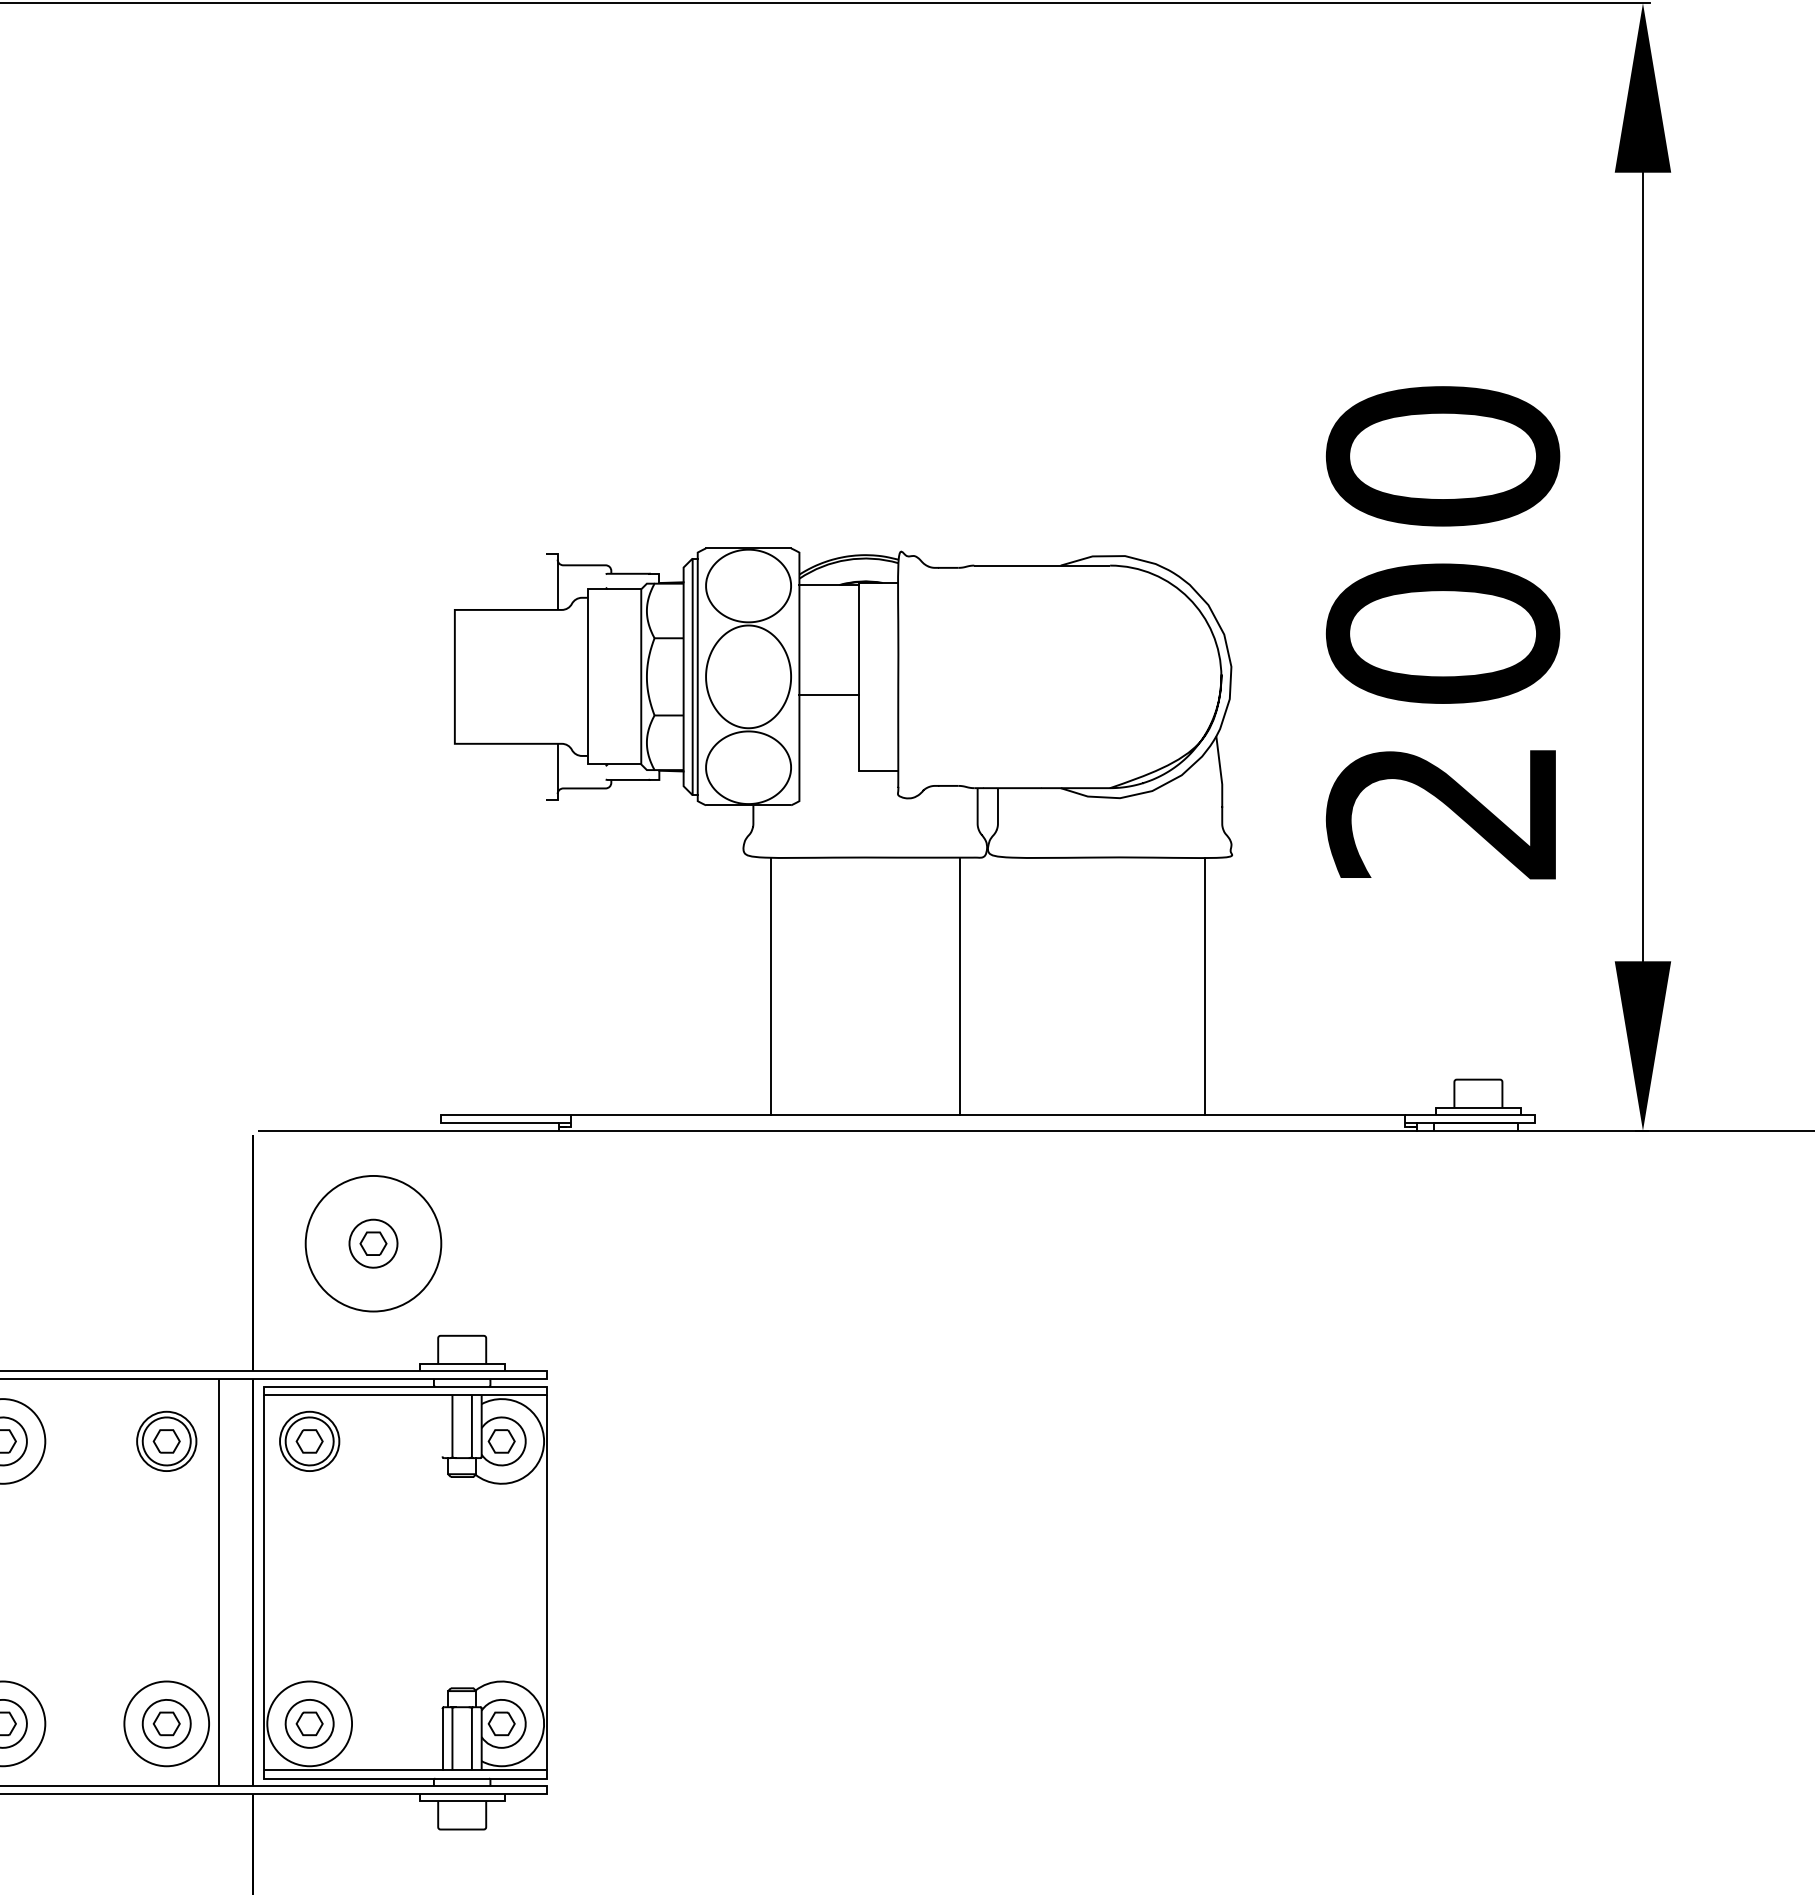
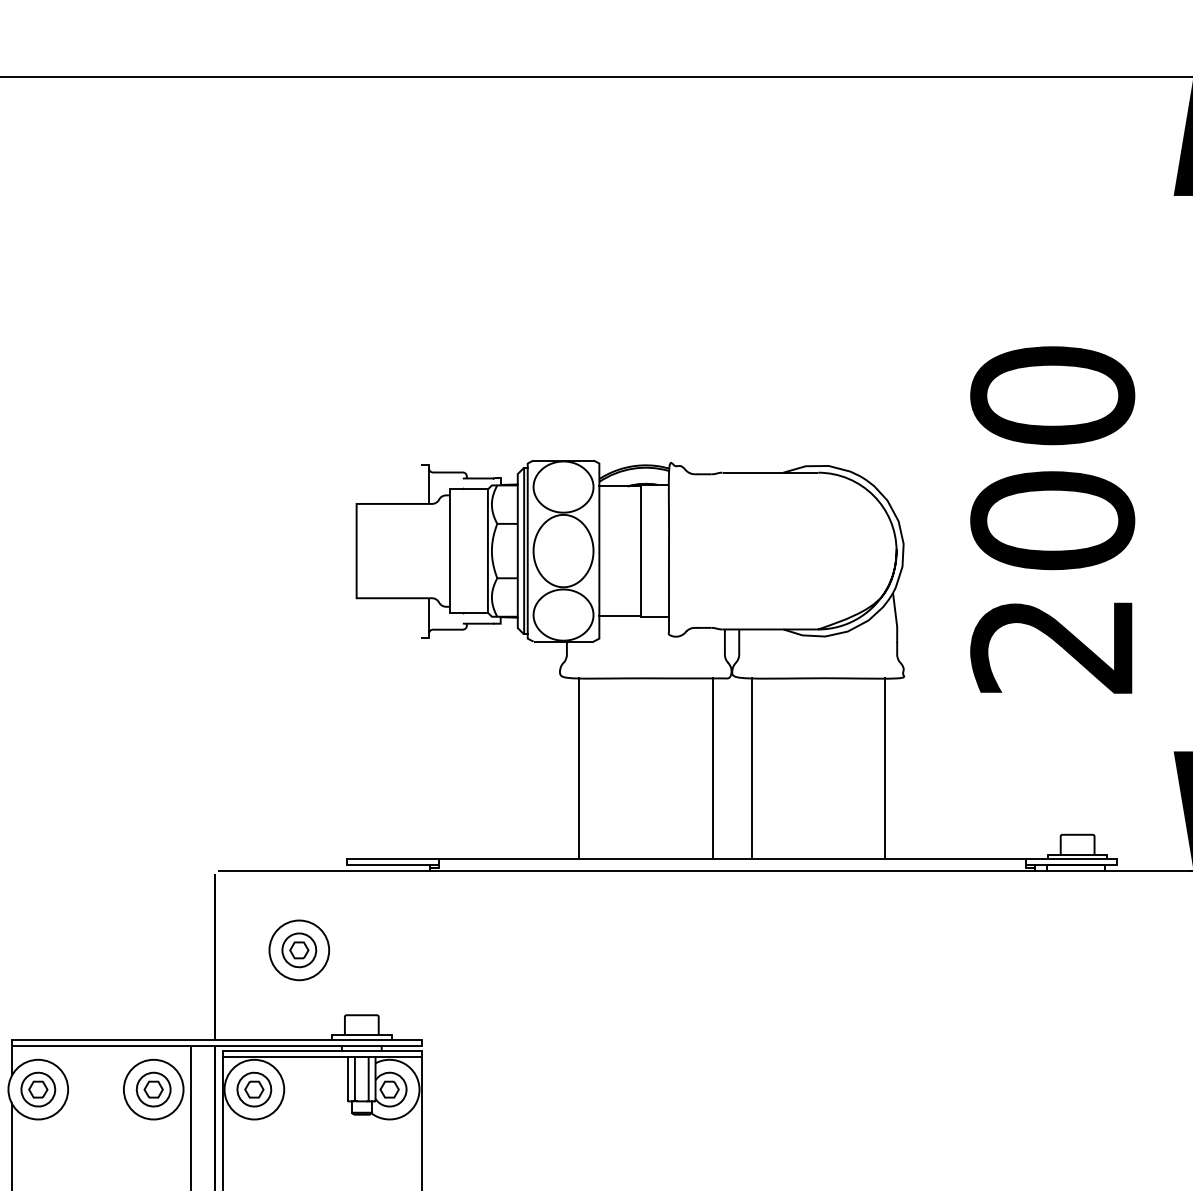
line: (828, 694) -> (619, 615), moved
line: (1015, 985) -> (751, 768), added
circle: (373, 1243) -> (299, 950), size x0.62
line: (442, 1425) -> (347, 1078), added
circle: (166, 1441) -> (153, 1089), size x1.43
circle: (309, 1441) -> (254, 1089), size x1.43

